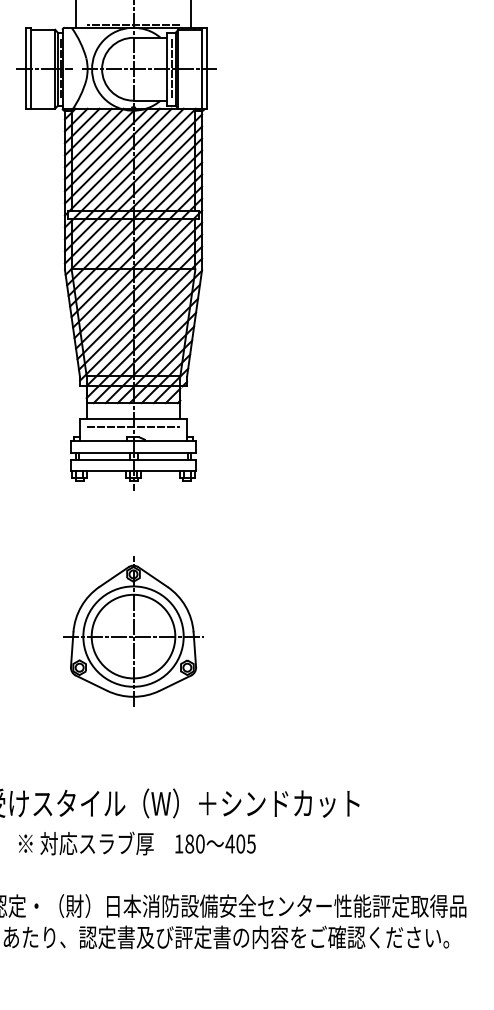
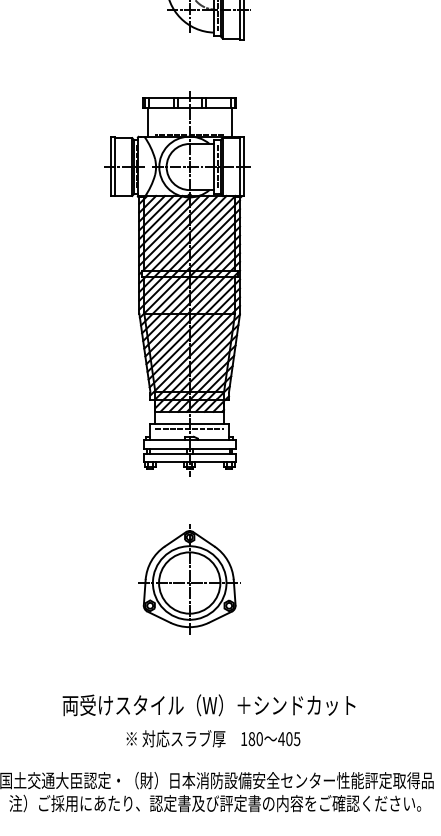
text: (137, 843) -> (213, 738), moved

